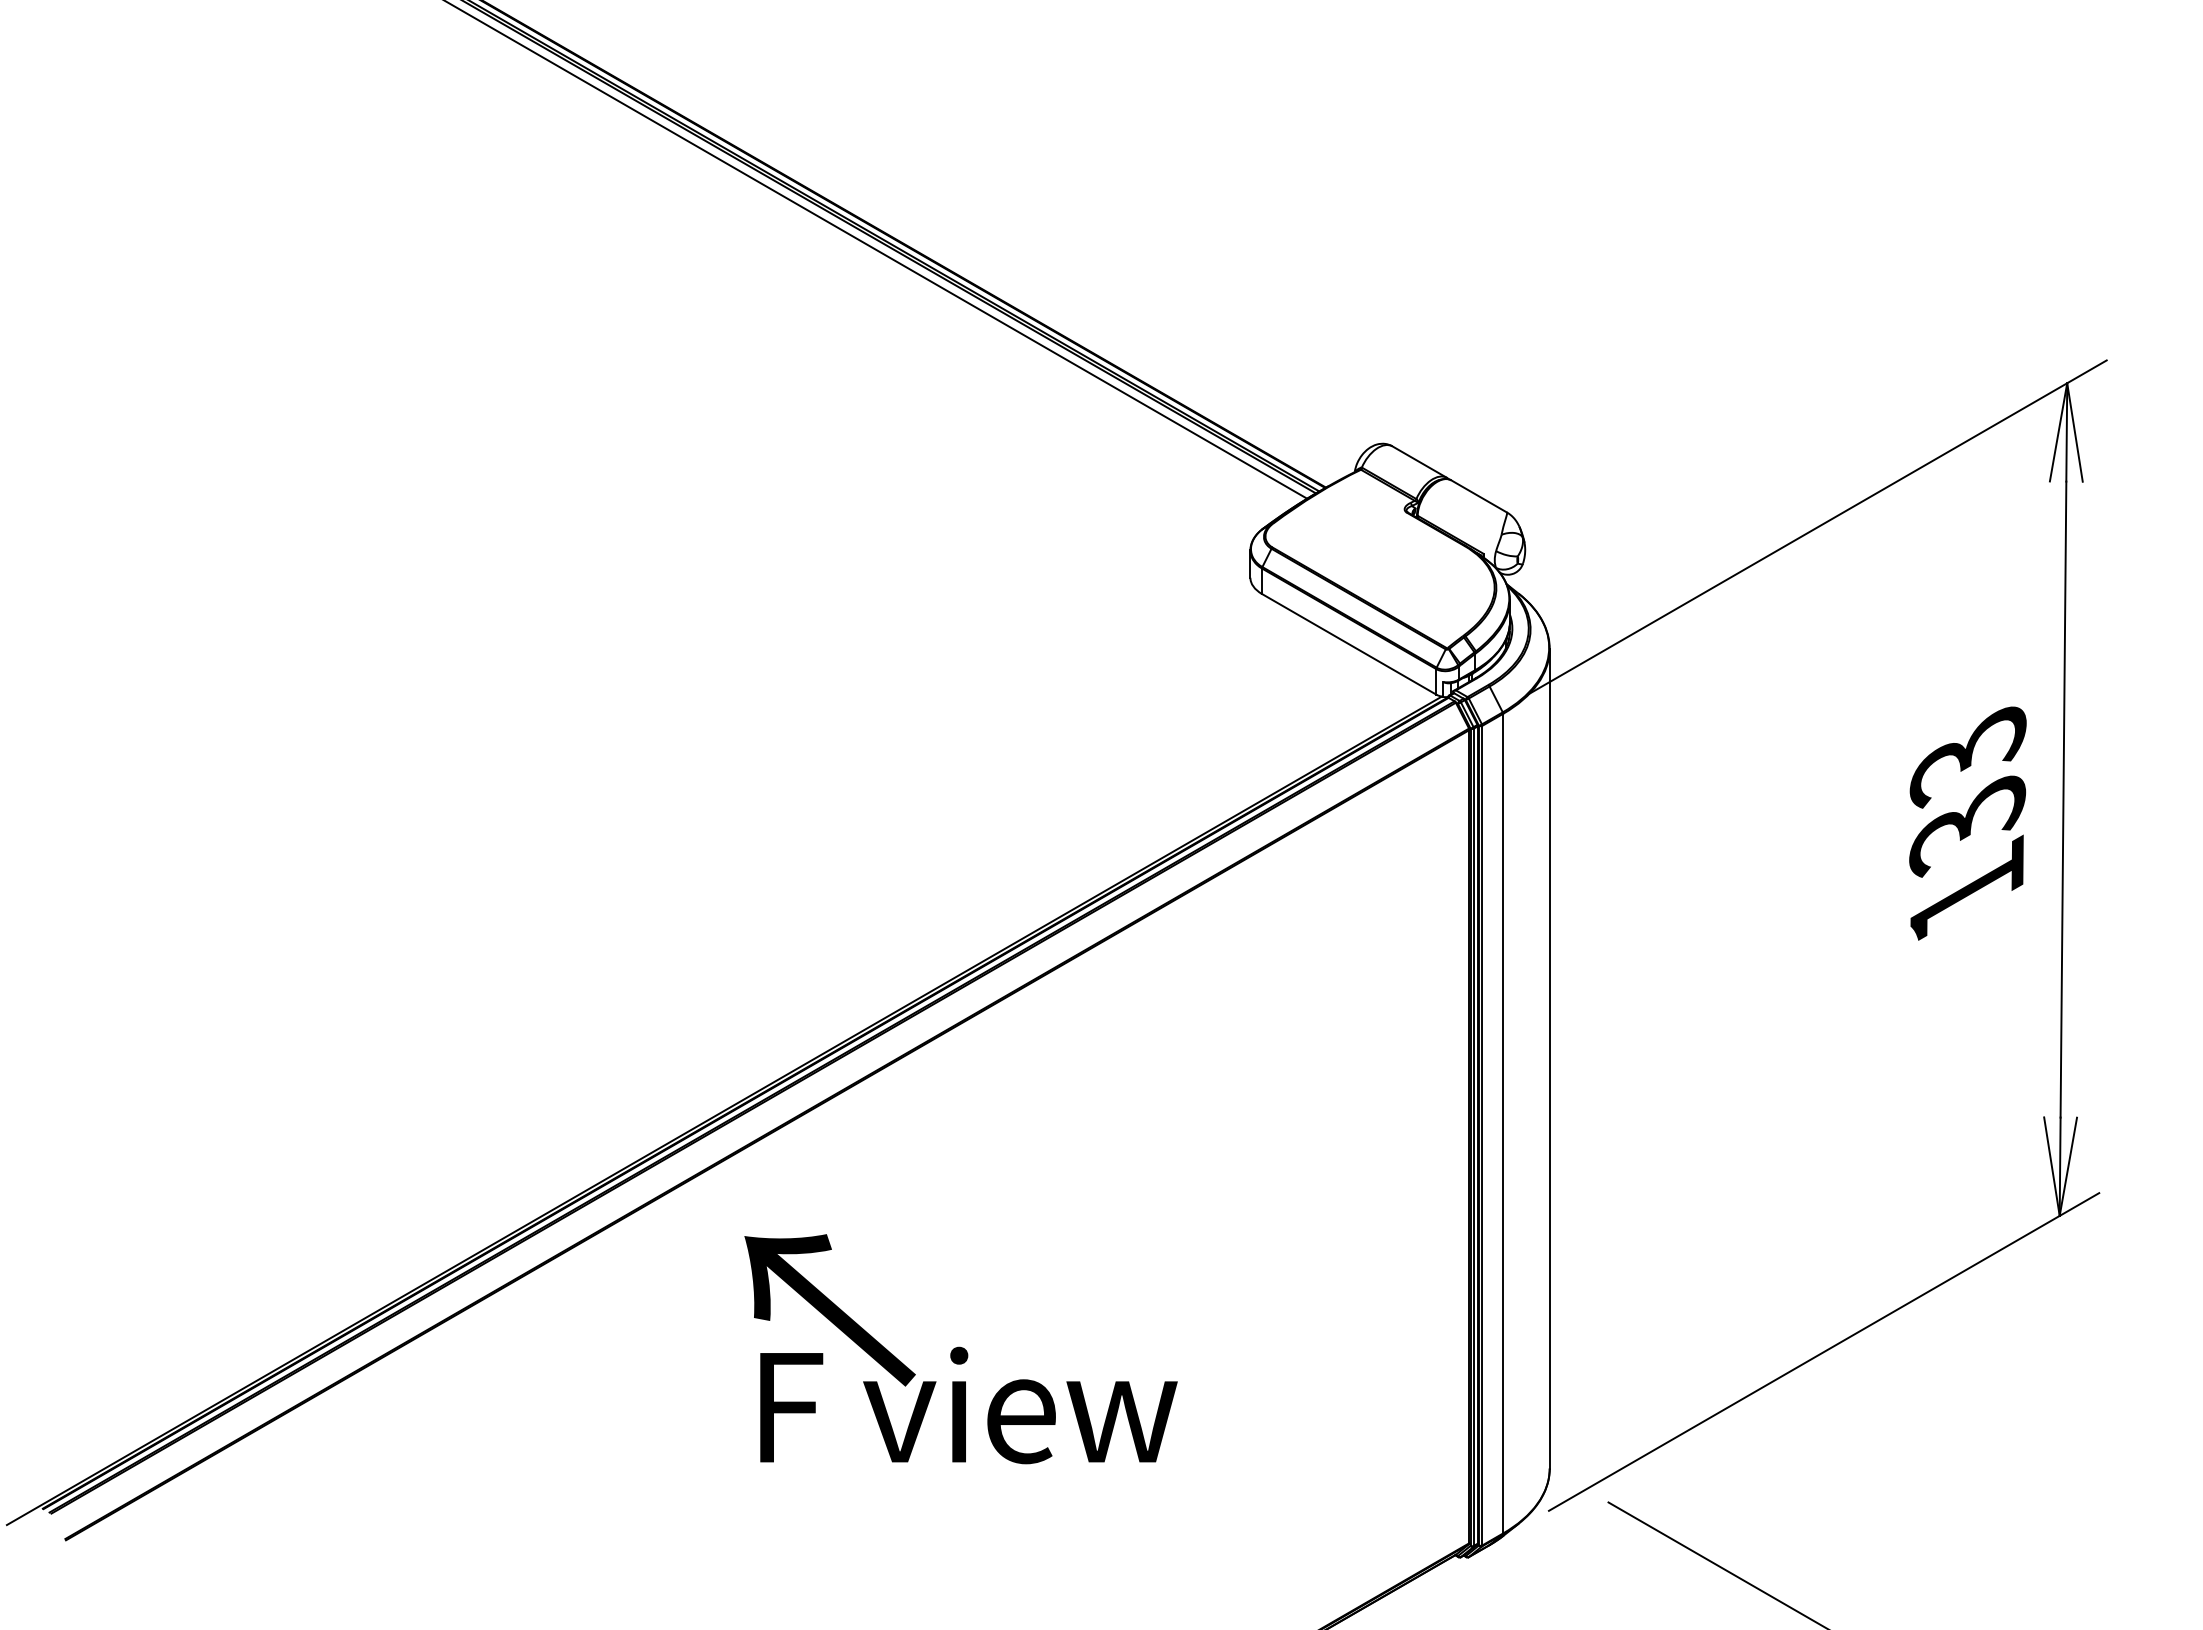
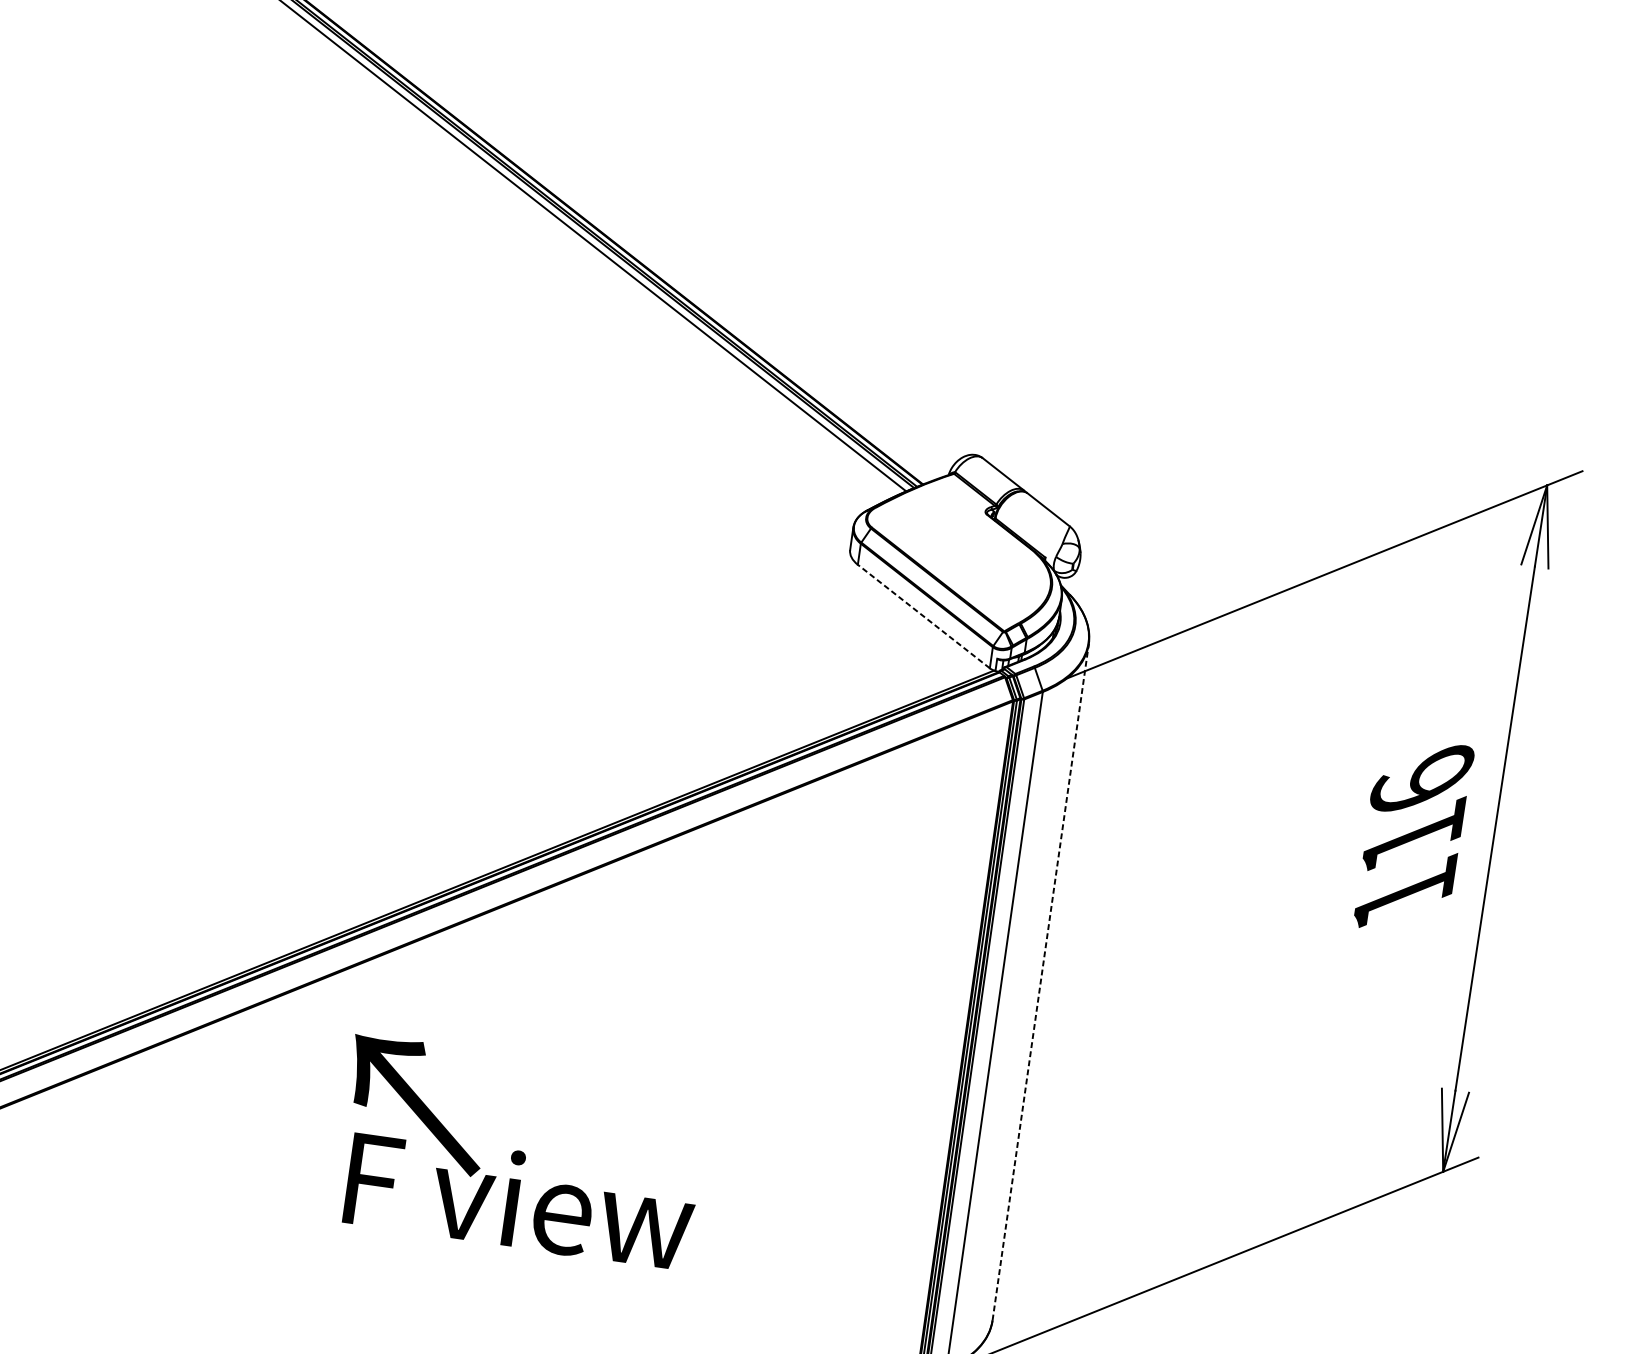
line: (1349, 644) -> (924, 616), solid -> dashed
text: (1967, 791) -> (1416, 810), 133 -> 116
line: (1549, 1058) -> (1040, 981), solid -> dashed

